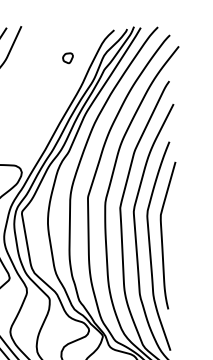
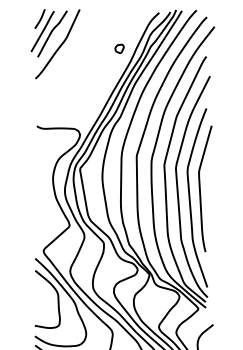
part: (67, 57) -> (119, 48), moved

